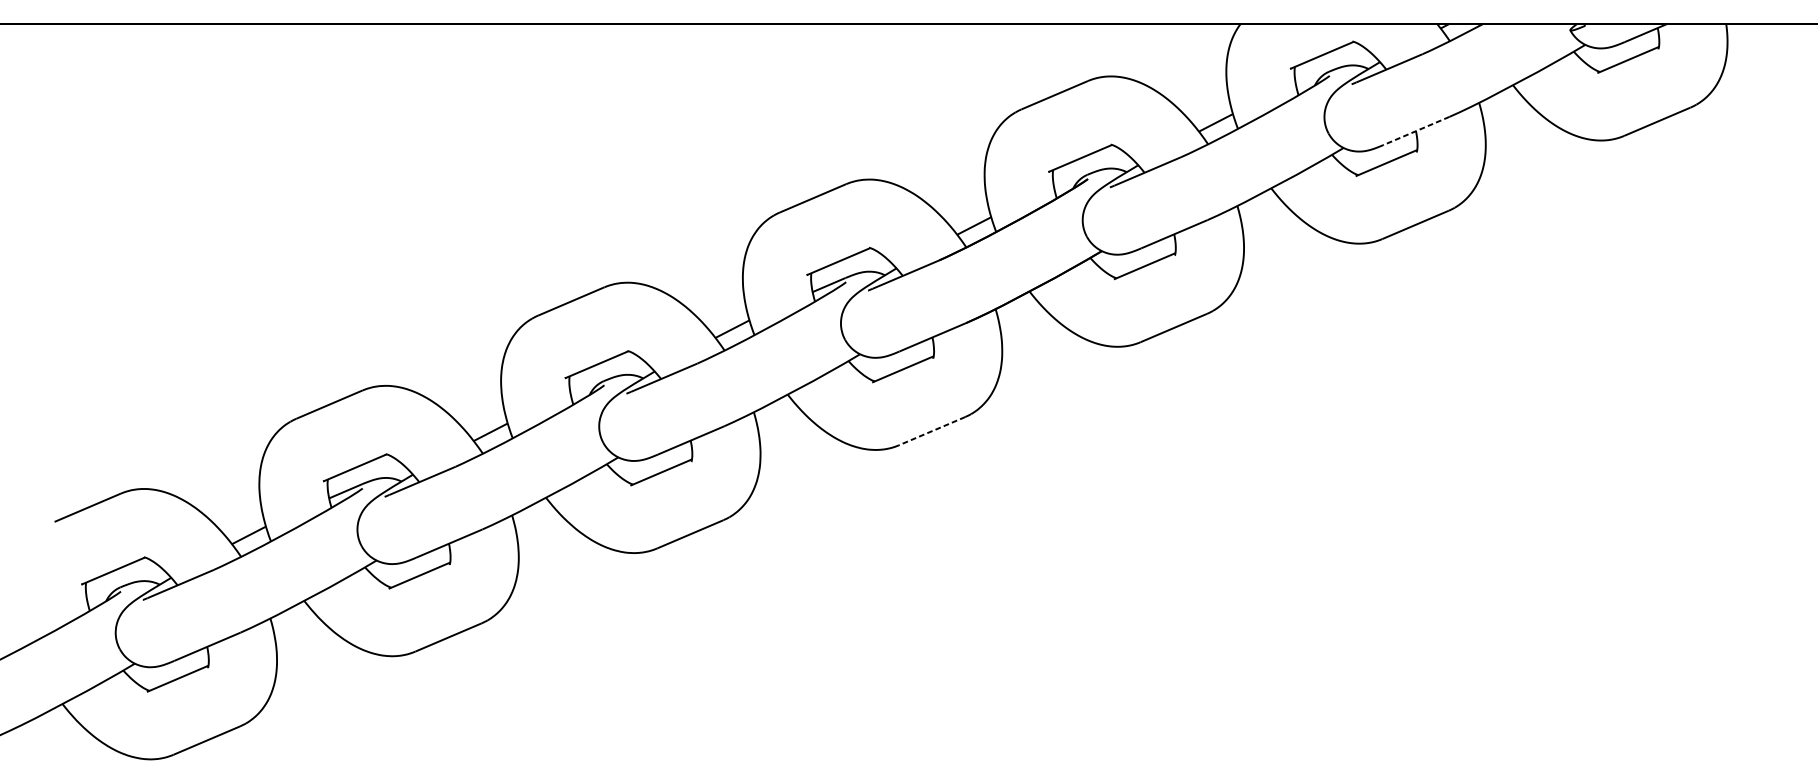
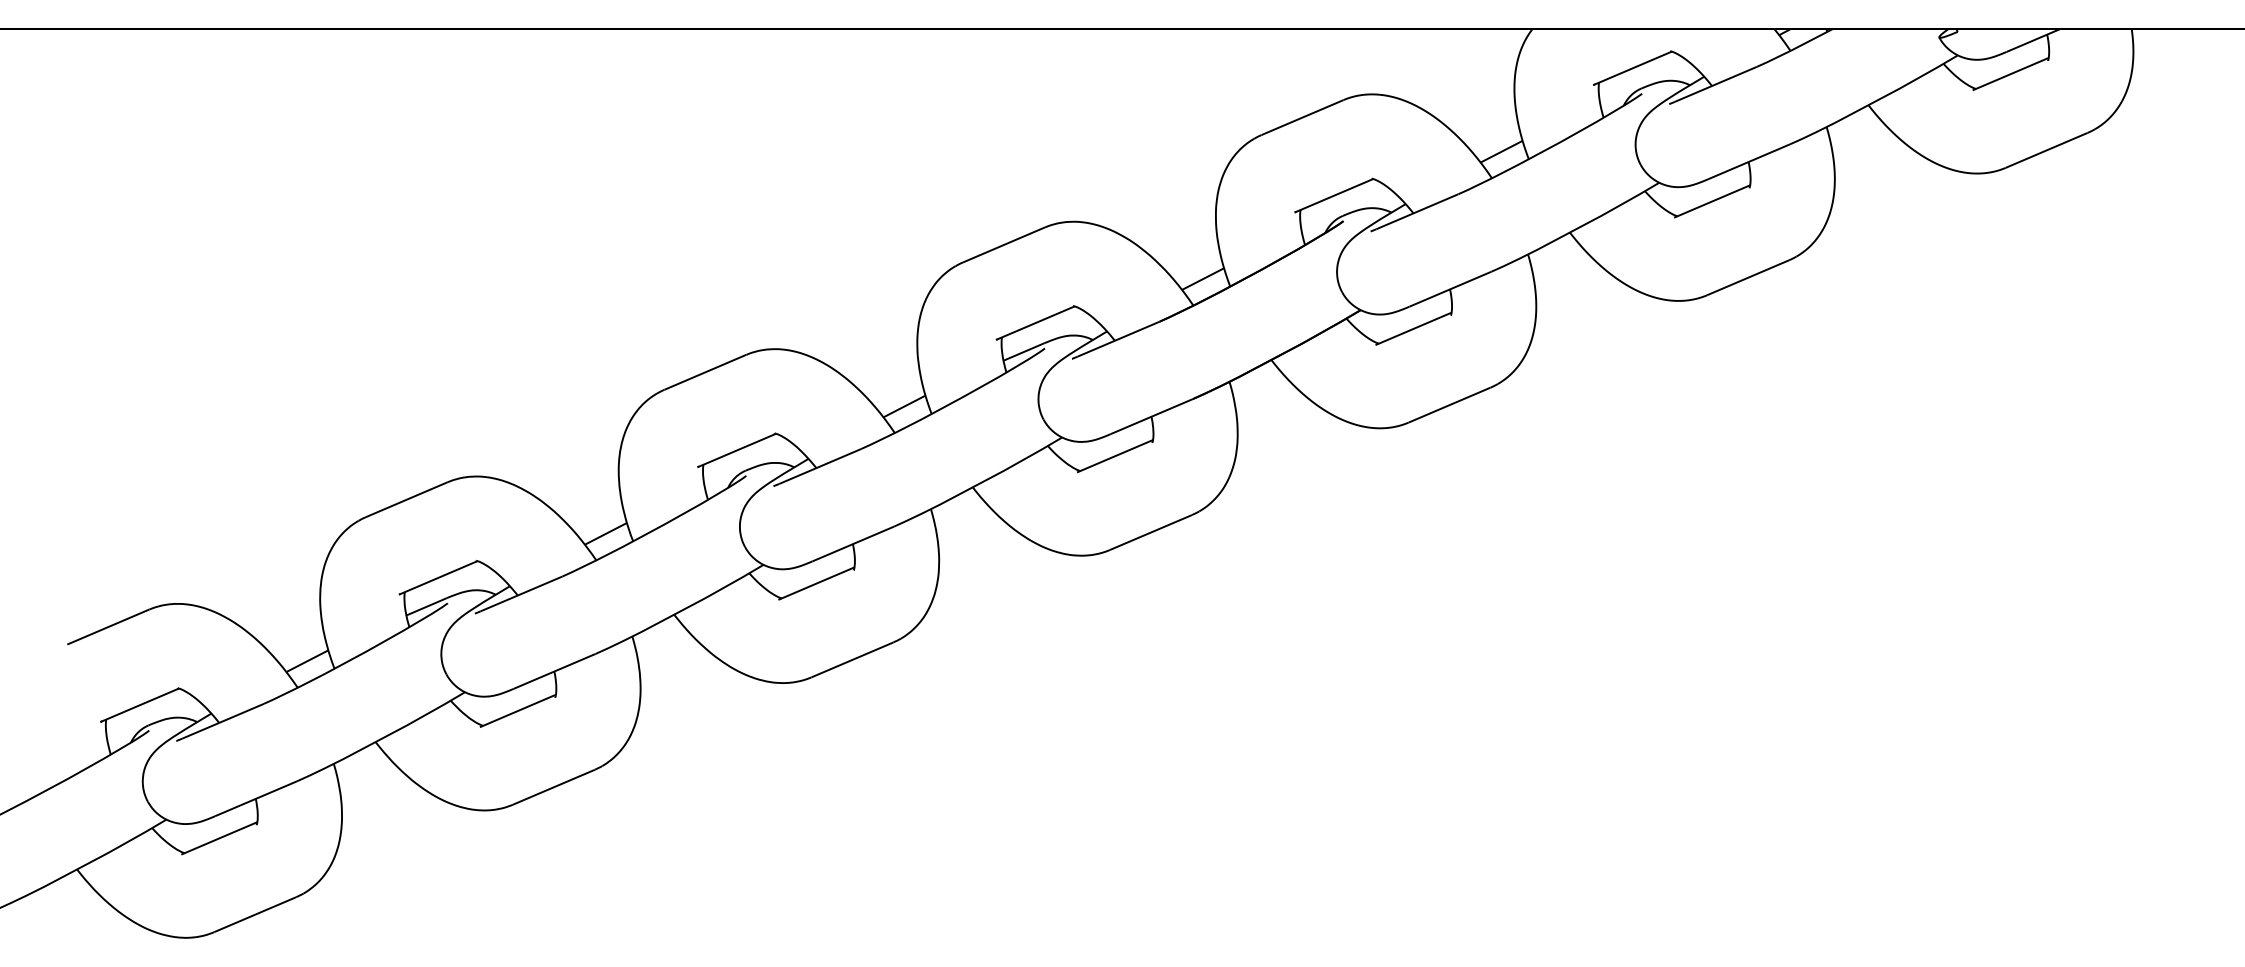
line: (1415, 130) -> (1748, 161), dashed -> solid
line: (932, 431) -> (1151, 532), dashed -> solid

